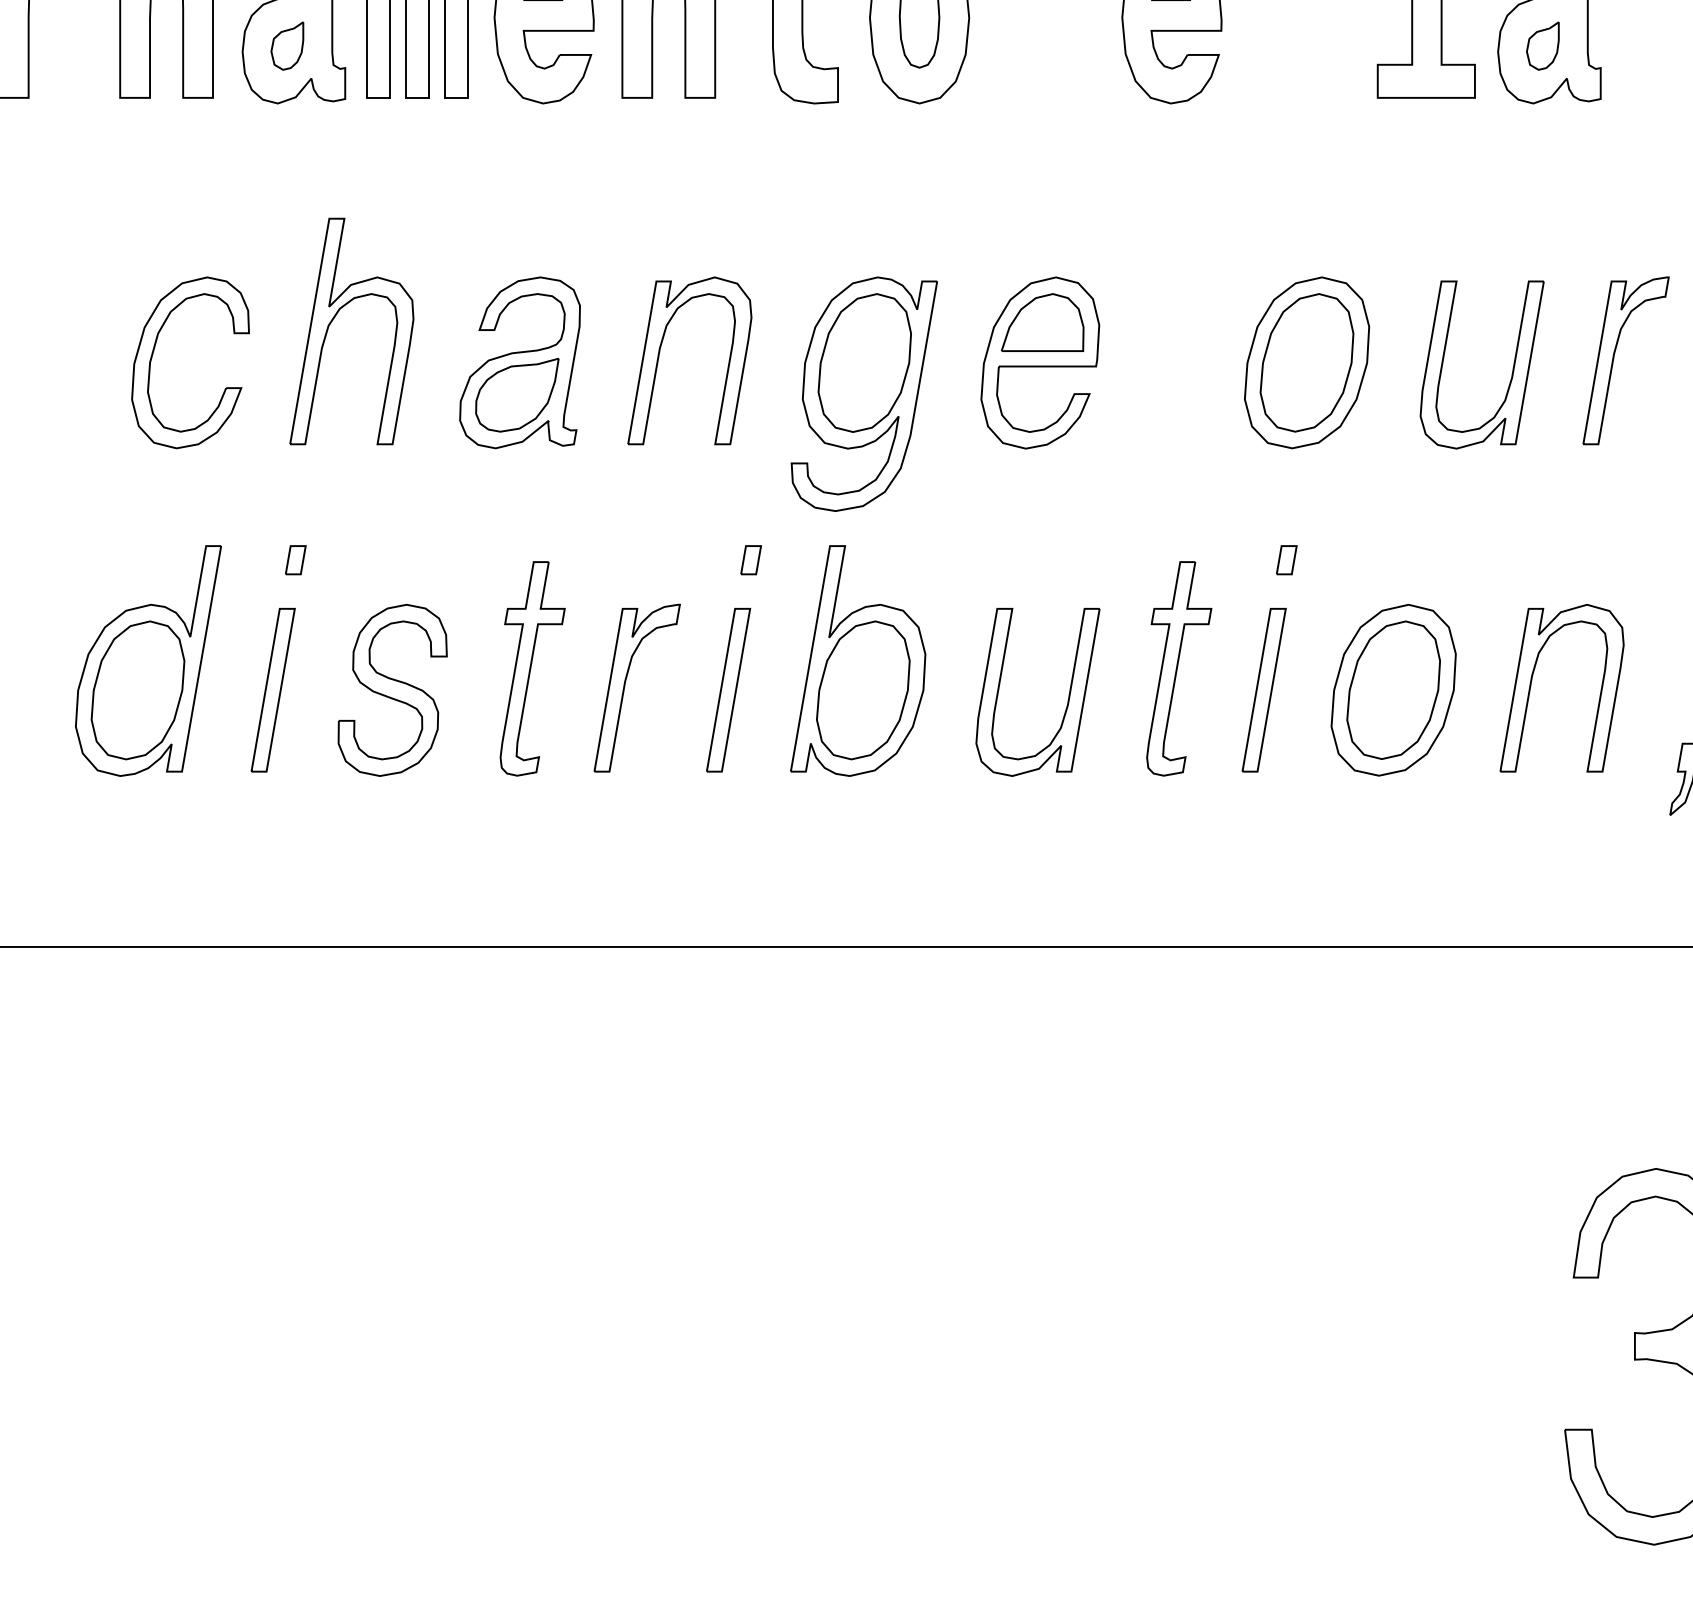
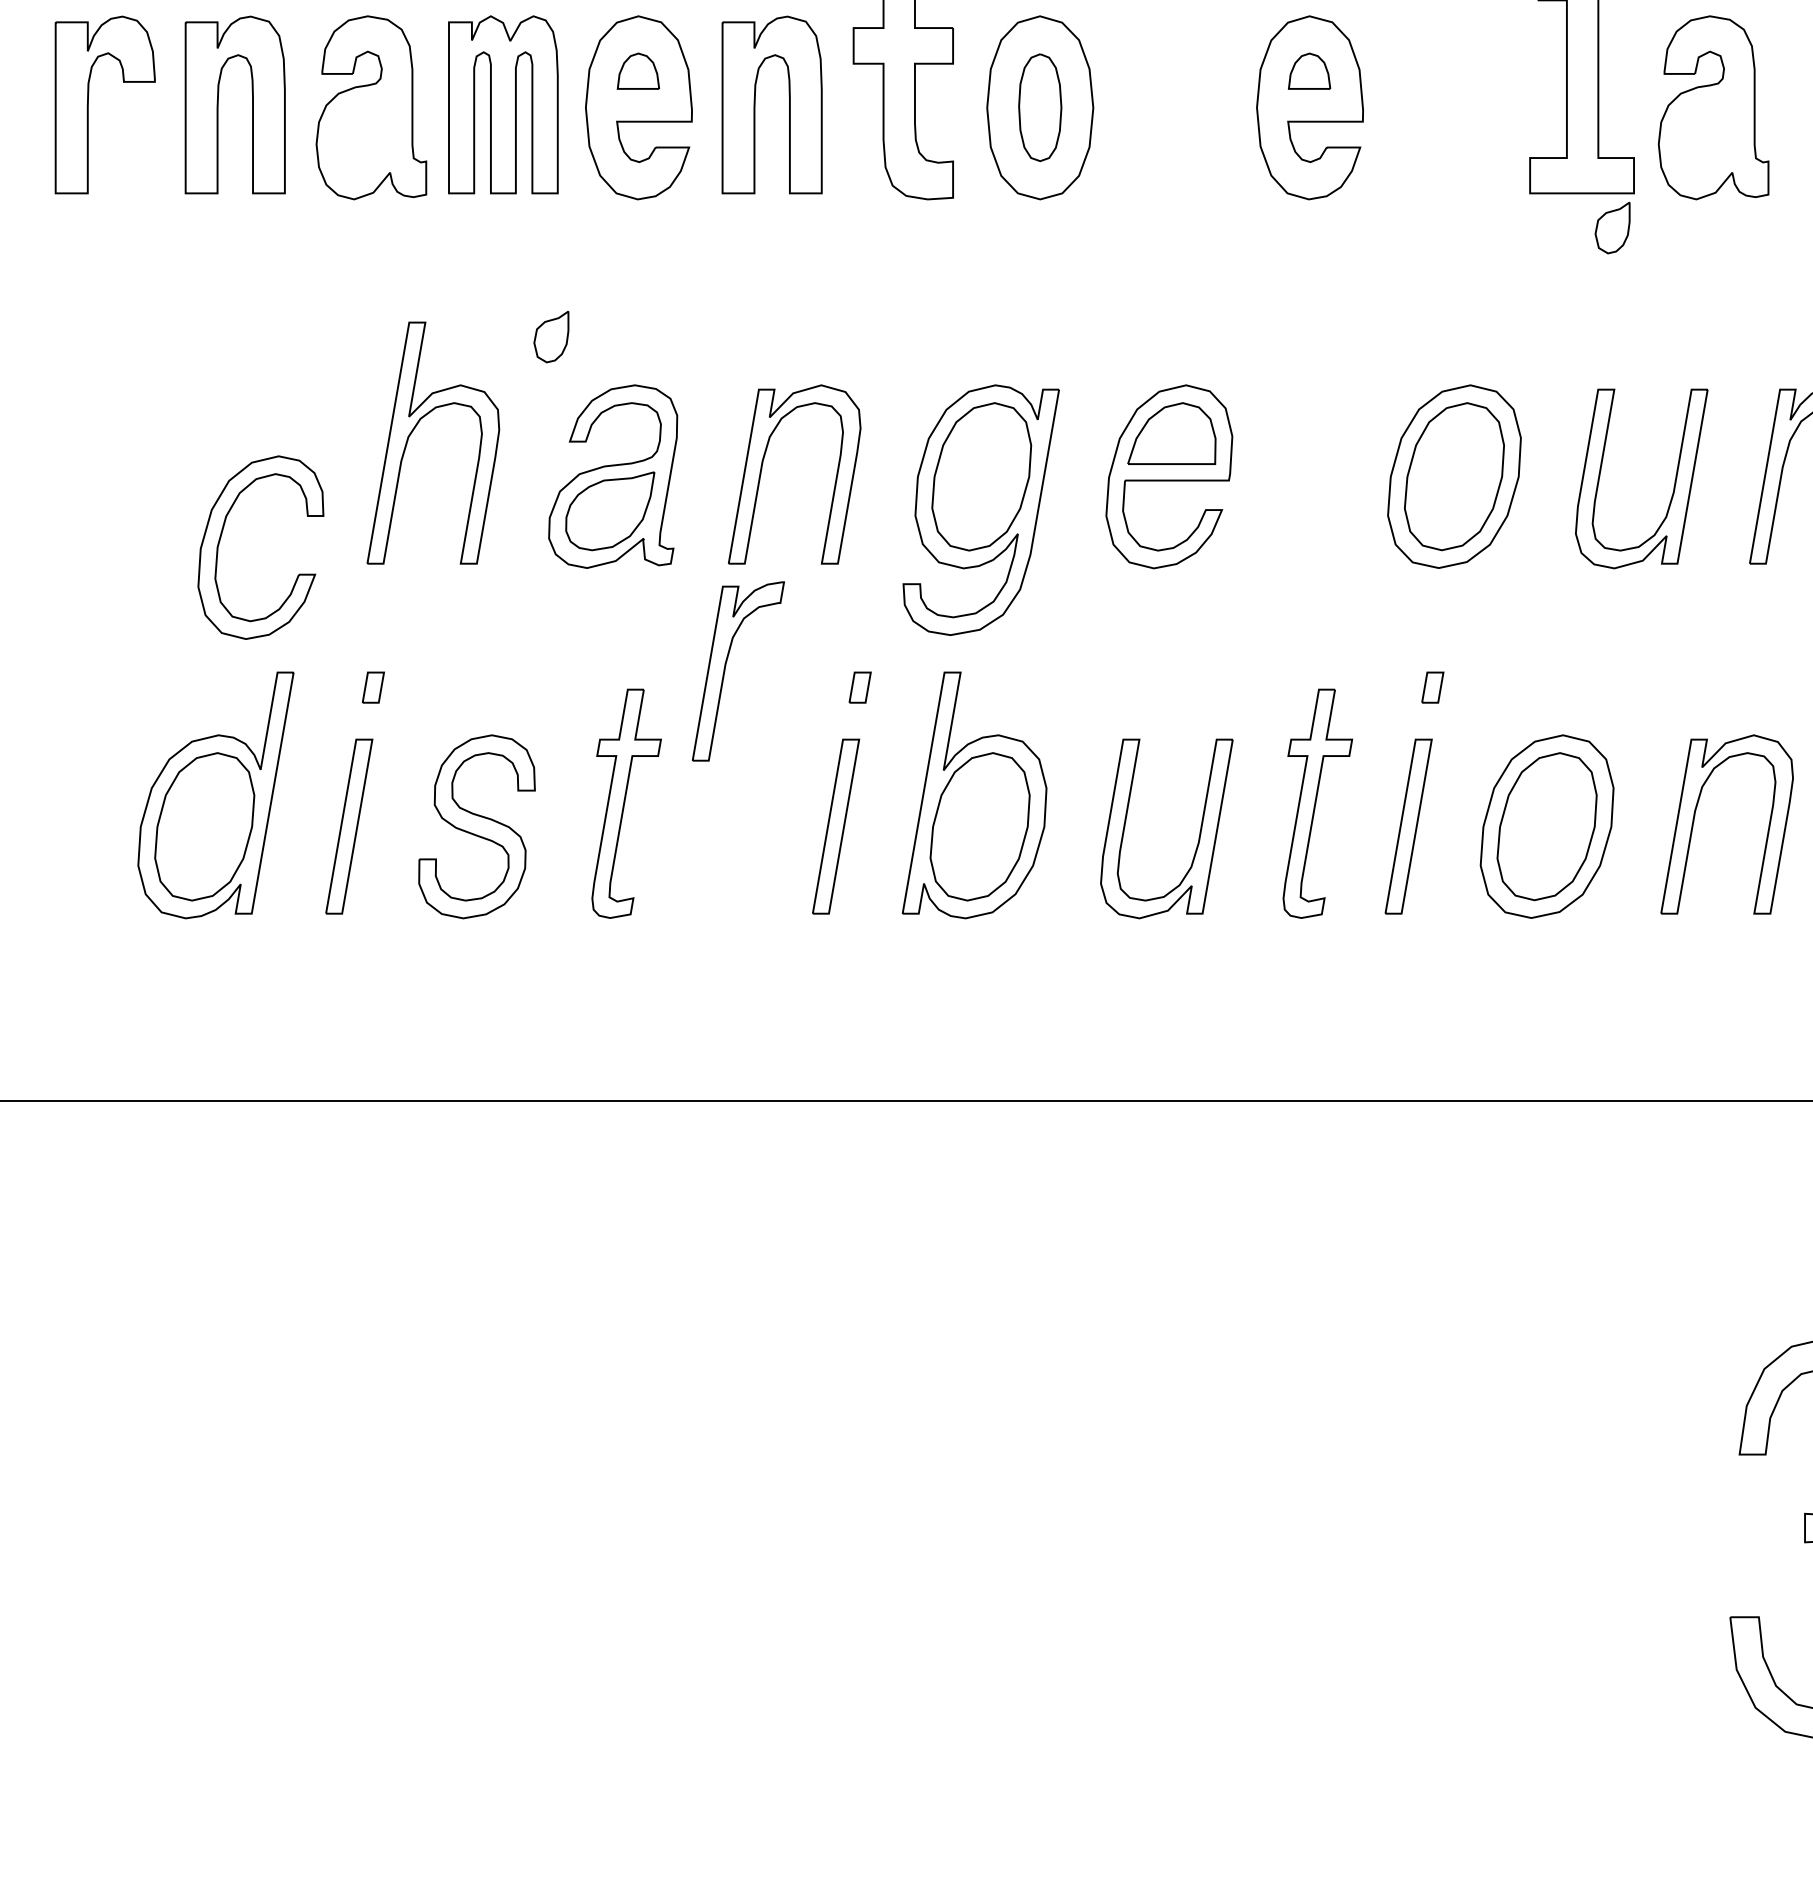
part: (1542, 45) -> (1612, 227), moved
part: (287, 46) -> (551, 337), moved
part: (154, 350) -> (222, 534), moved
part: (626, 683) -> (726, 666), moved

